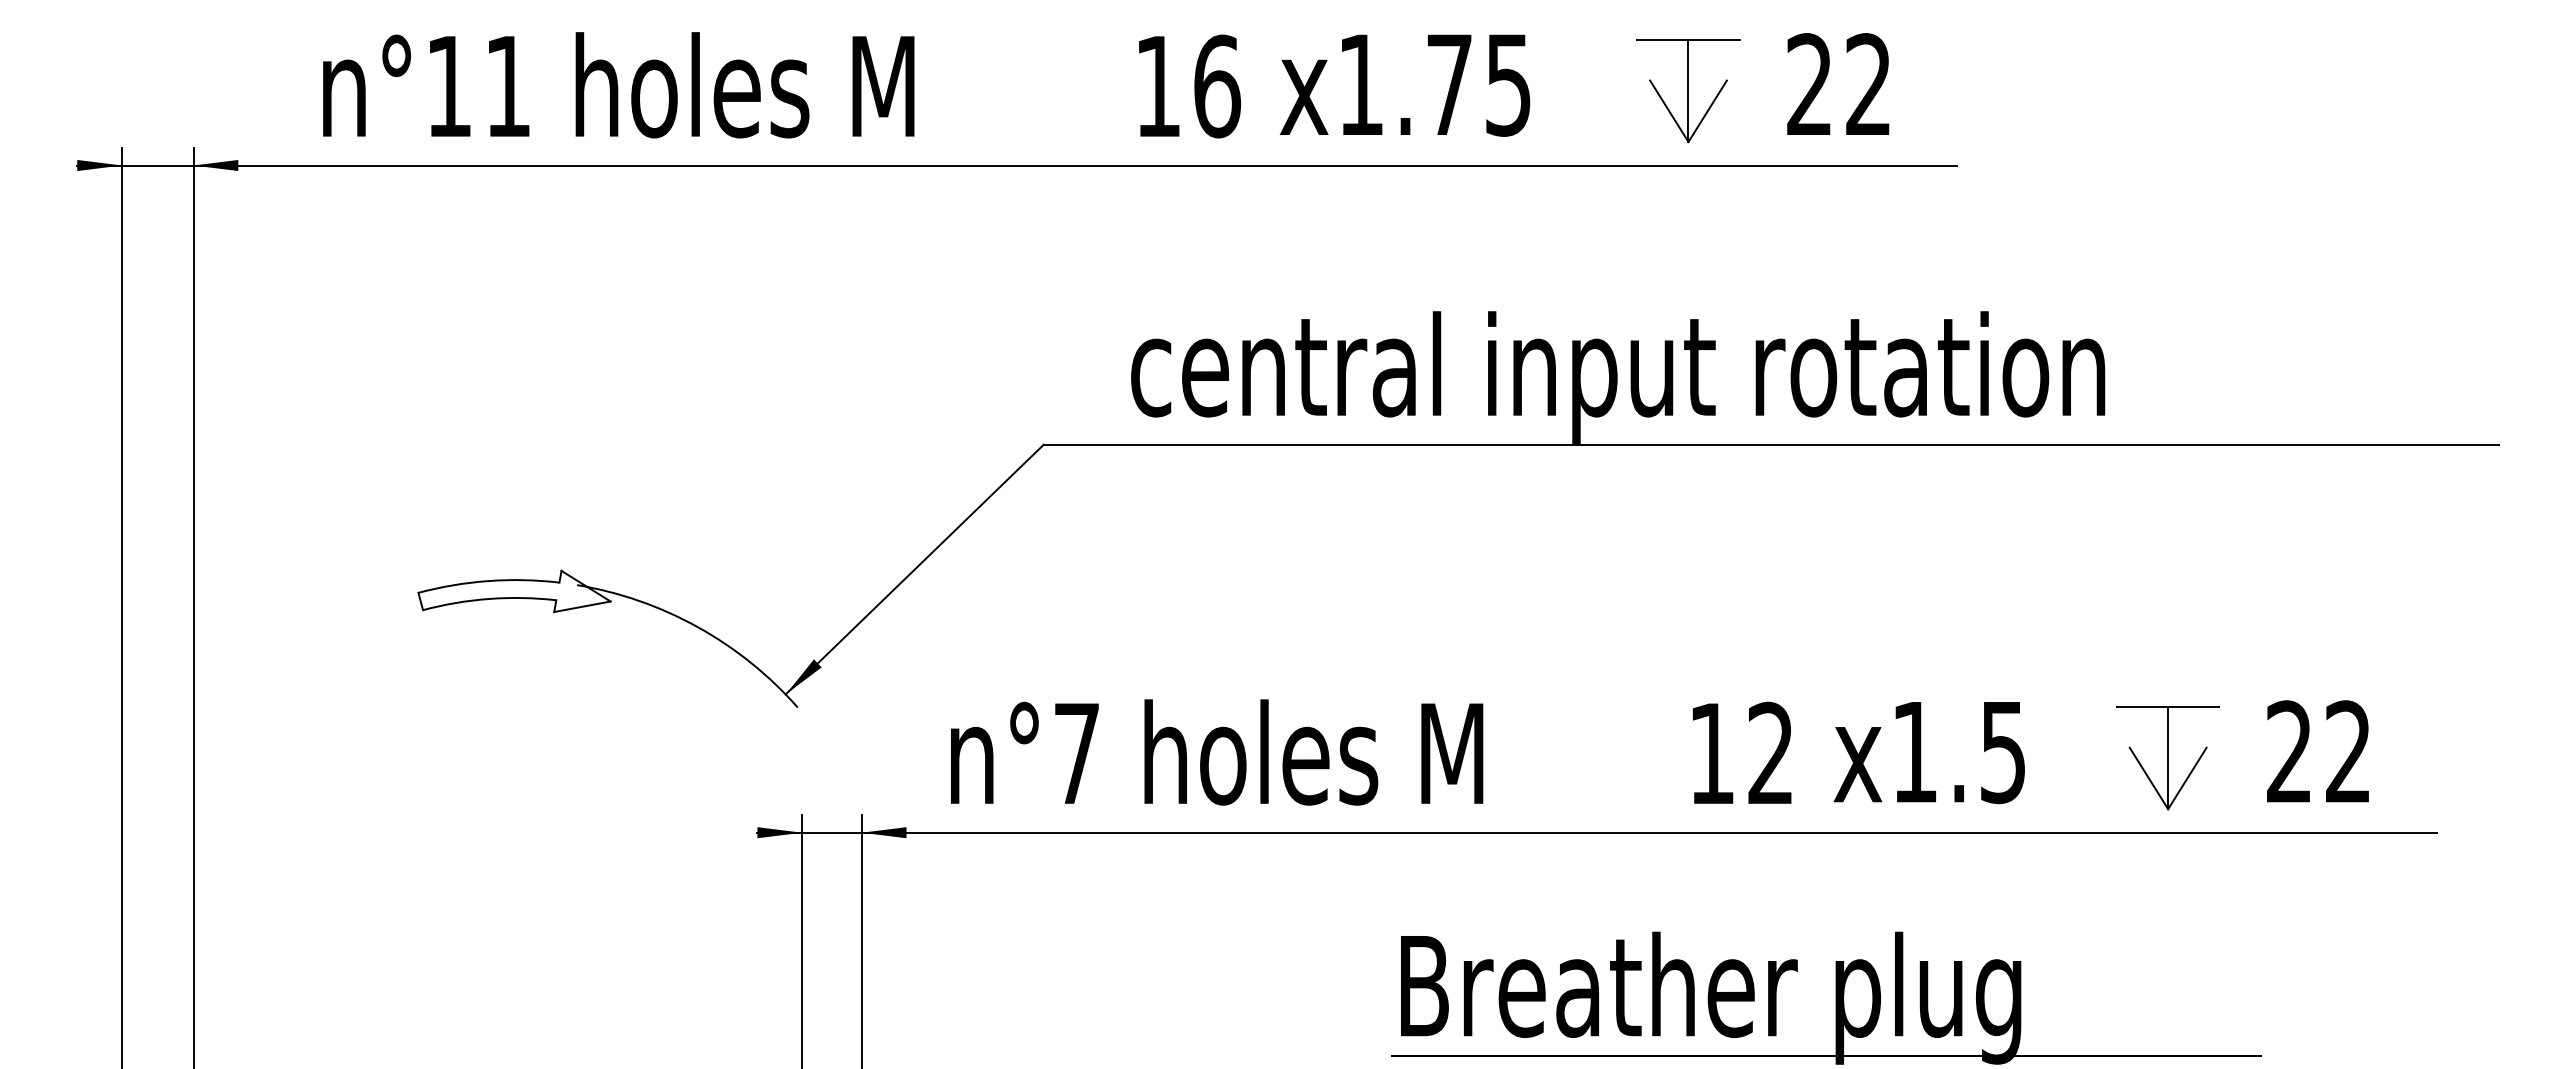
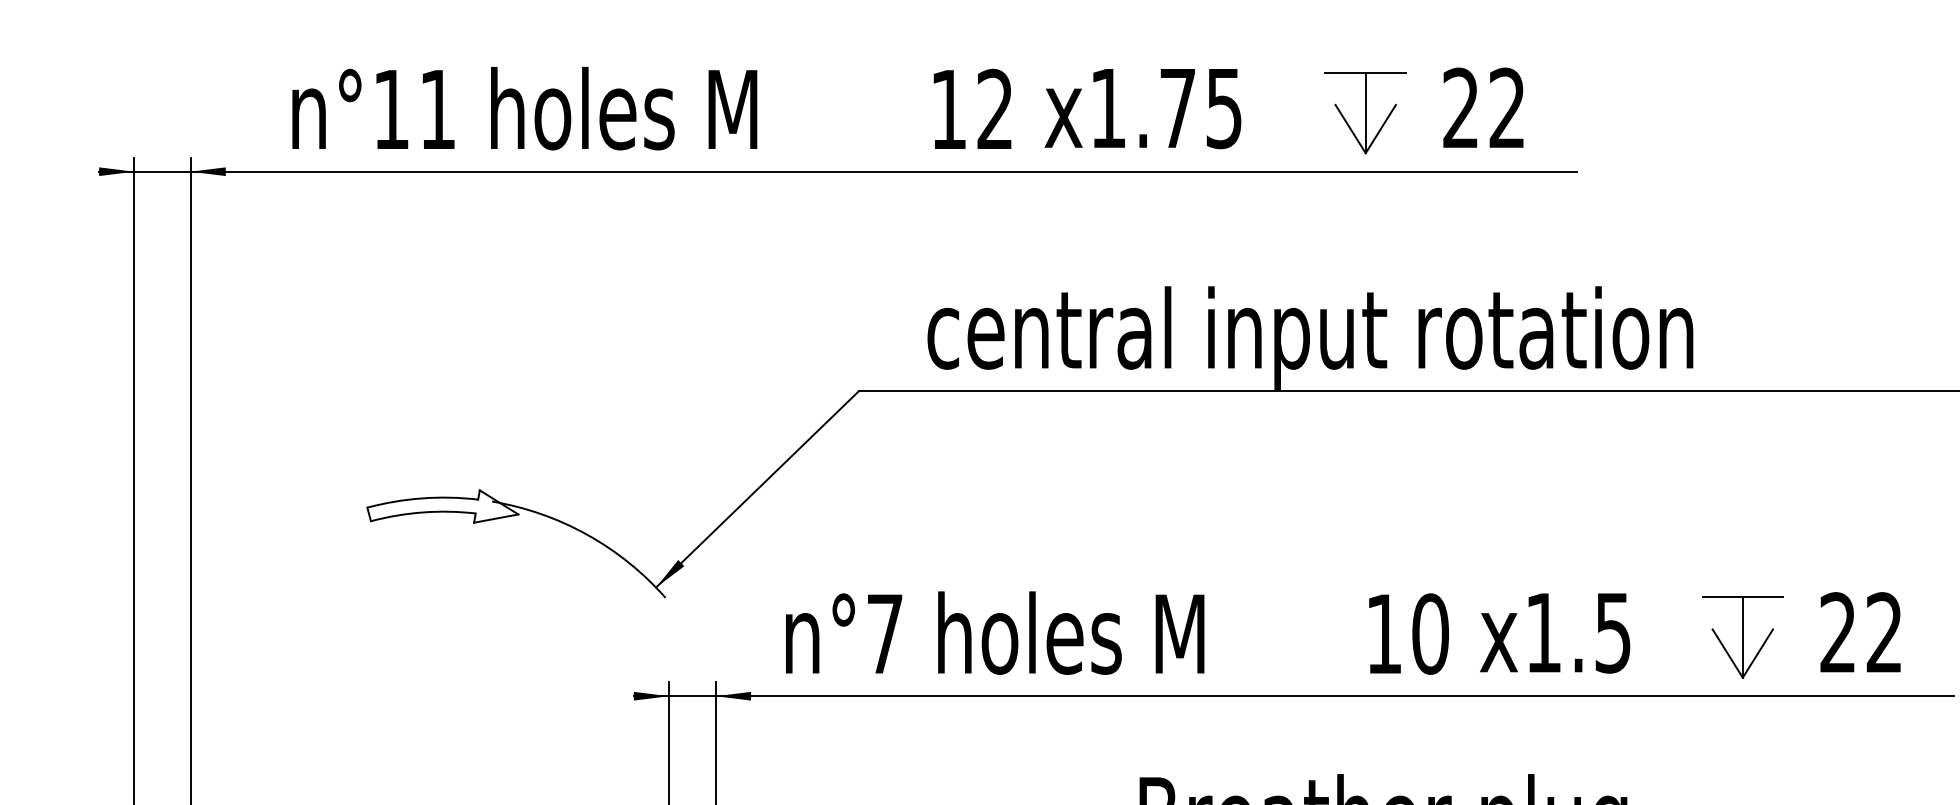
text: (1217, 86) -> (995, 109), 16 -> 12
text: (1770, 753) -> (1430, 633), 12 -> 10

